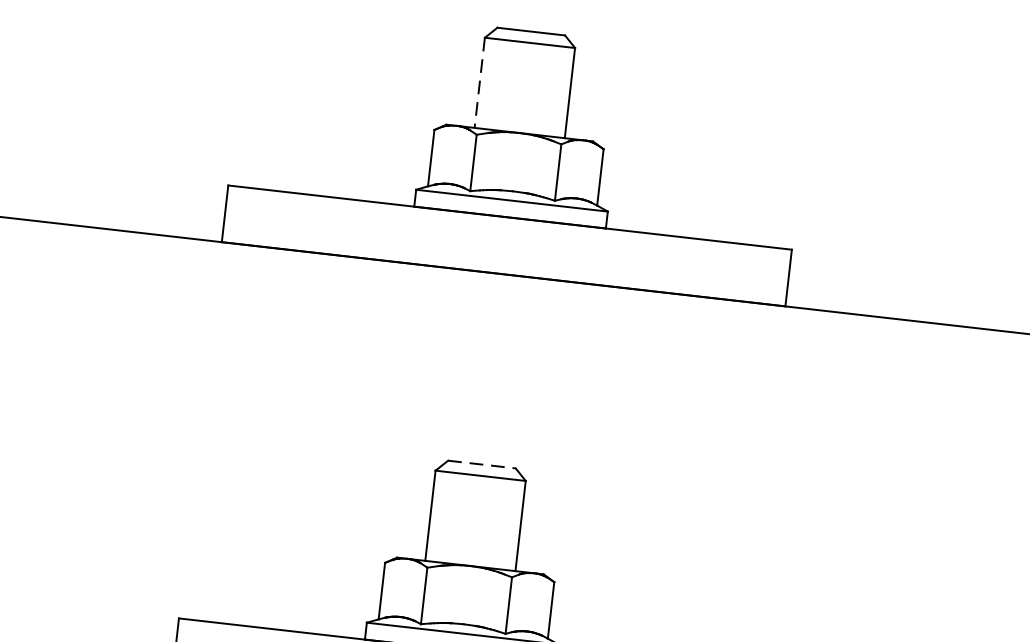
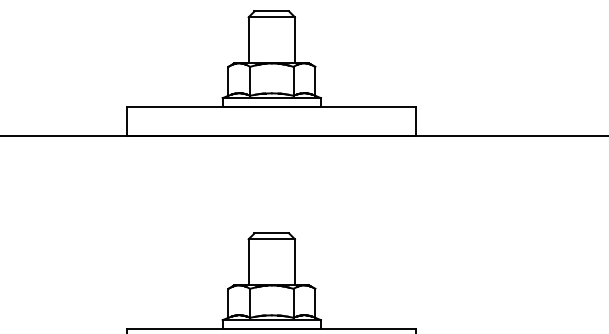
line: (479, 83) -> (248, 40), dashed -> solid
line: (483, 464) -> (272, 233), dashed -> solid

